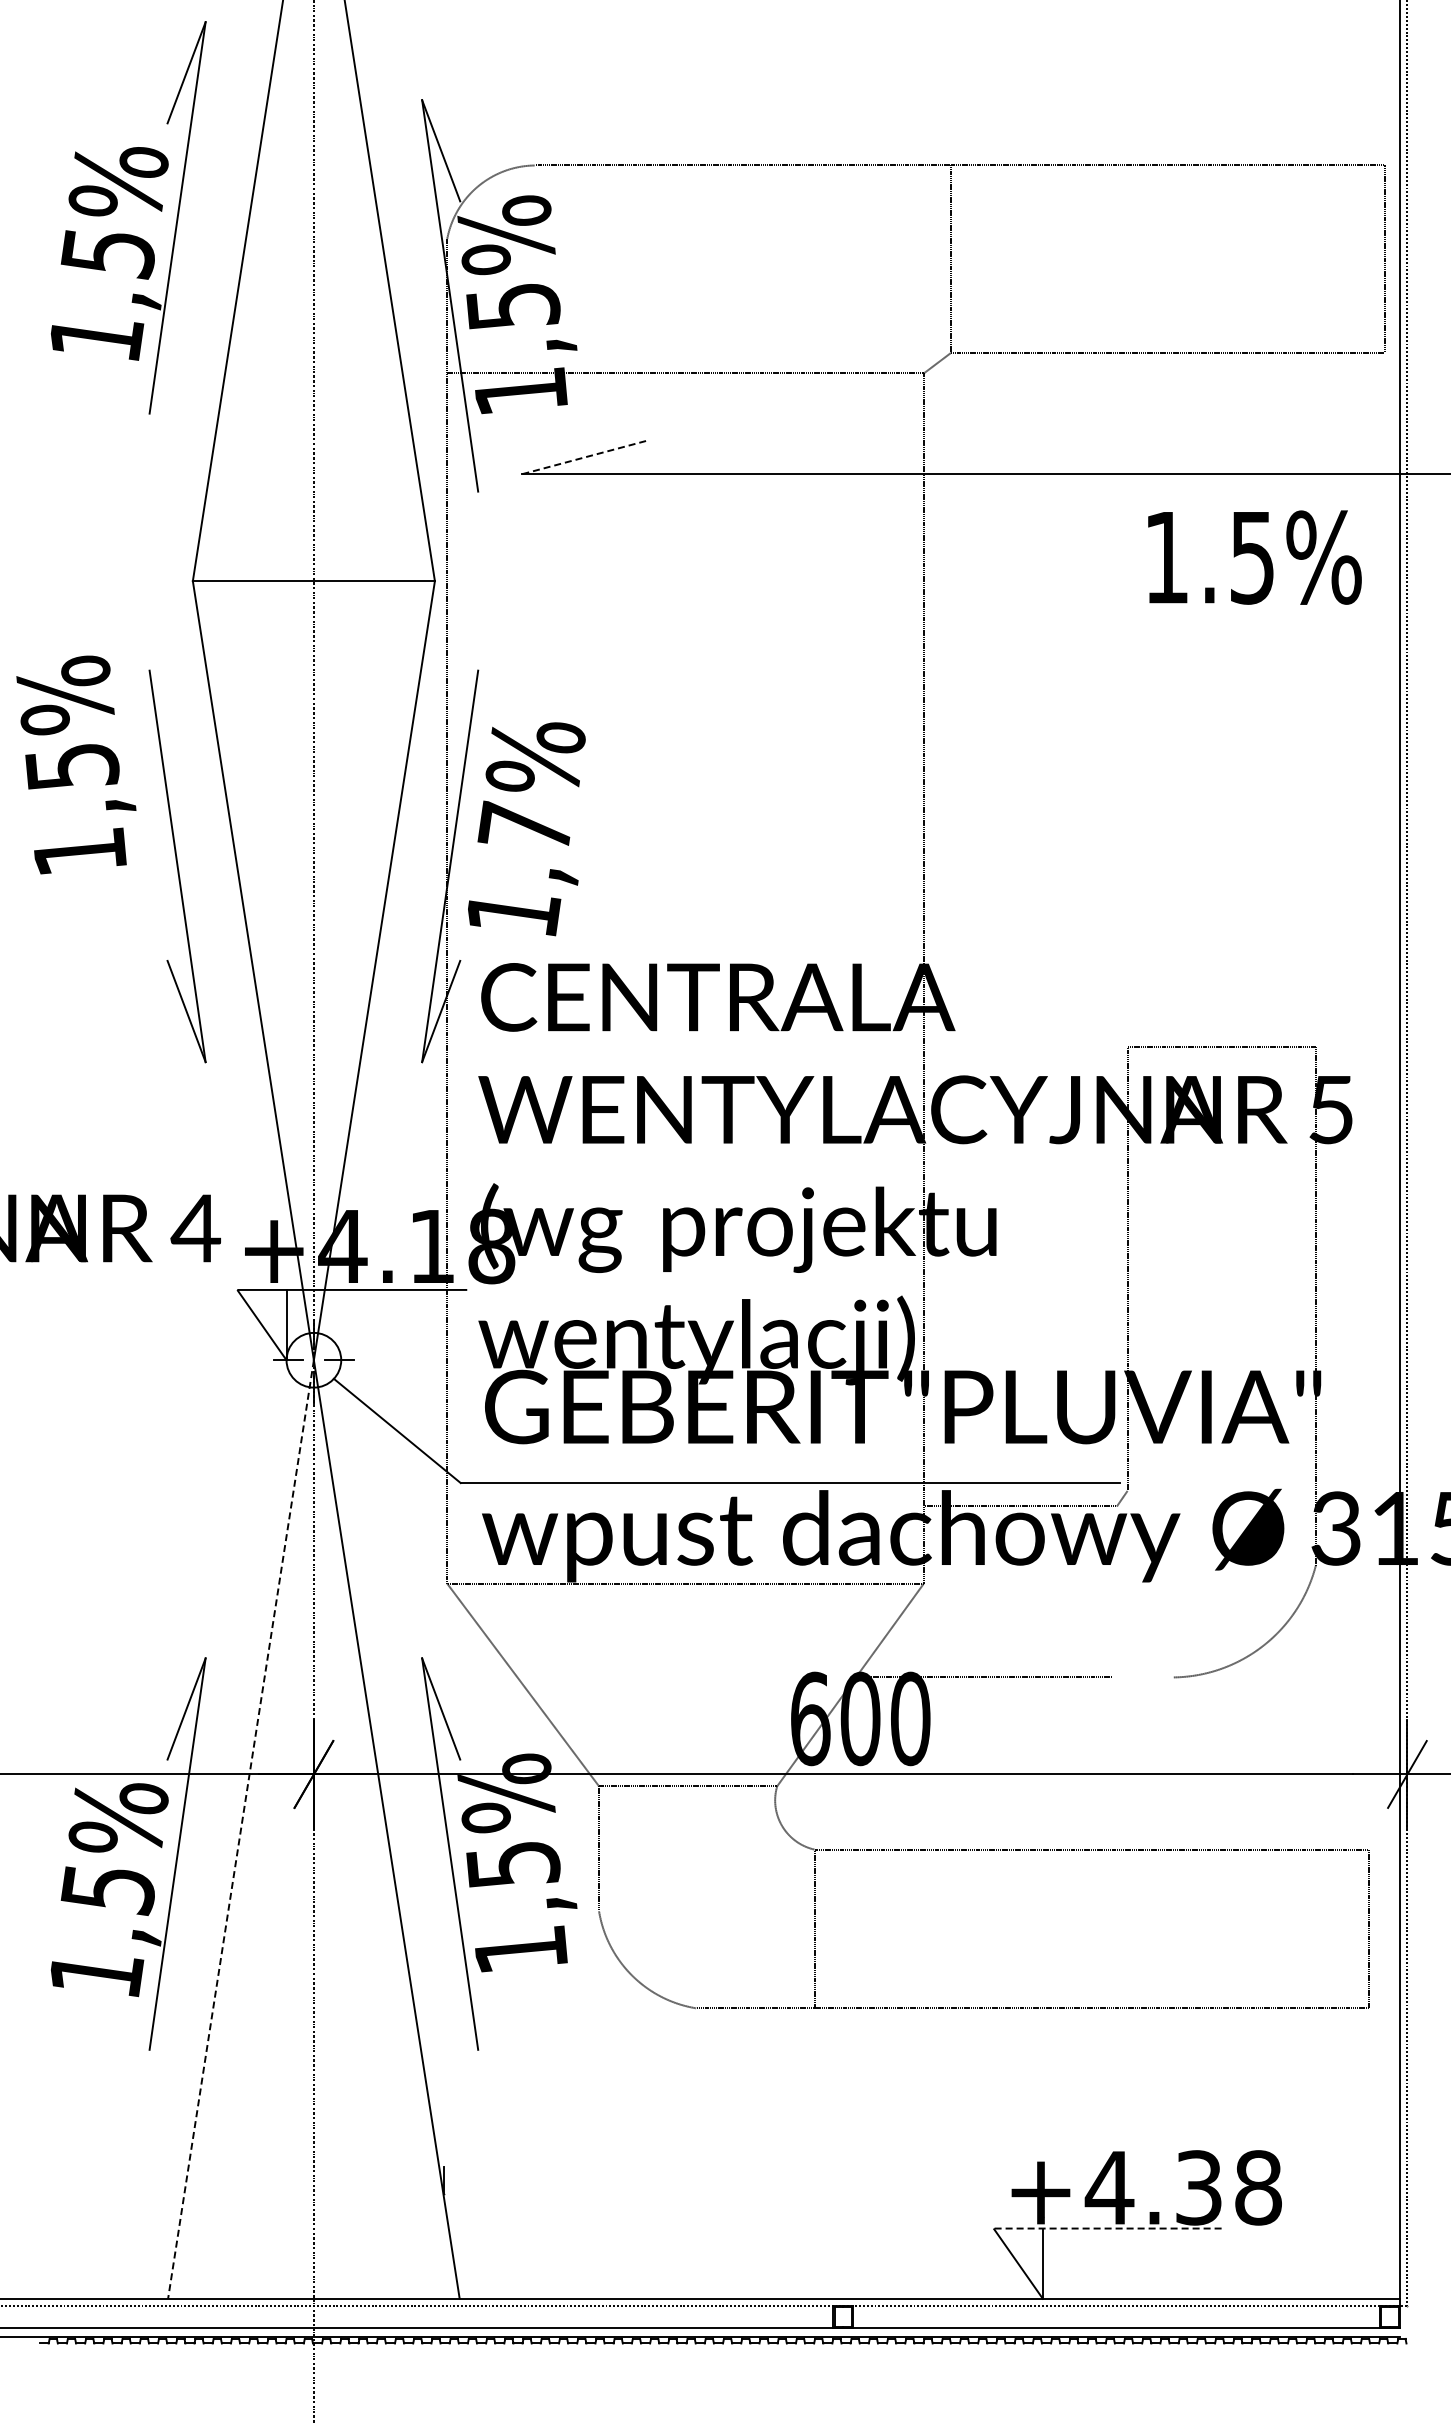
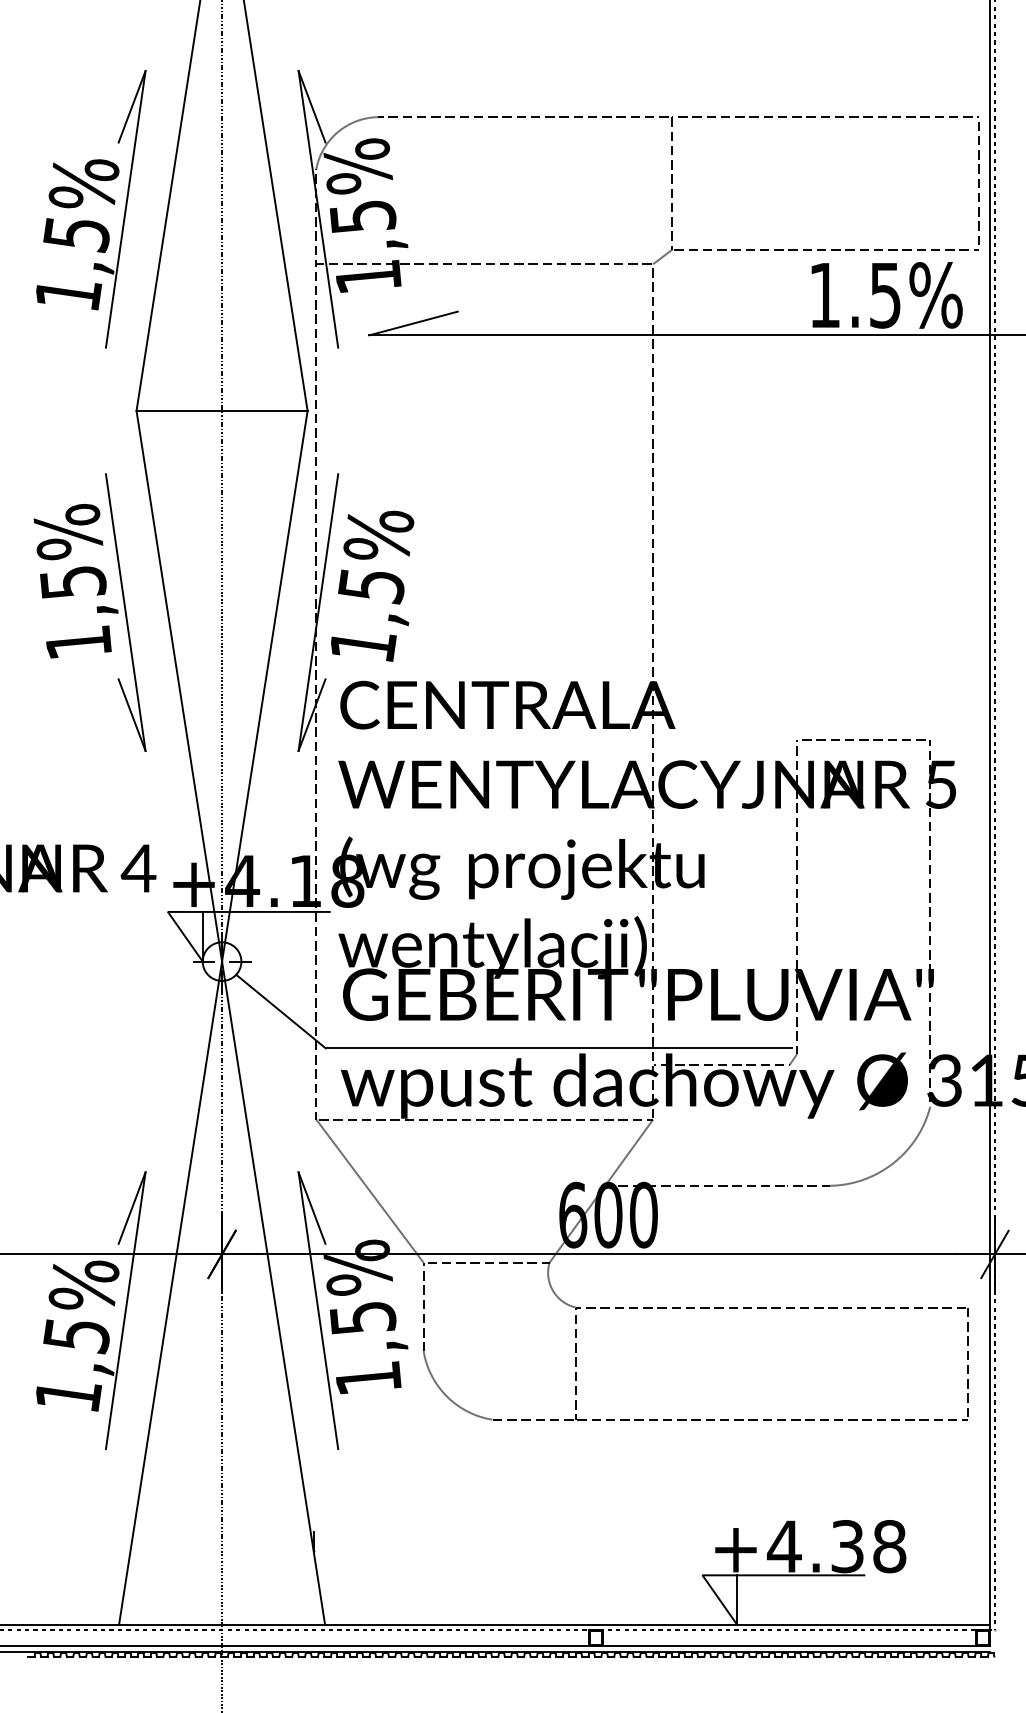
part: (115, 210) -> (81, 204), moved
line: (584, 457) -> (413, 323), dashed -> solid
text: (1254, 557) -> (886, 295), moved
text: (76, 764) -> (76, 580), moved
text: (524, 827) -> (370, 585), 1,7%%% -> 1,5%%%
line: (1142, 1677) -> (807, 1185), added
line: (241, 1829) -> (170, 1293), dashed -> solid
line: (1108, 2228) -> (783, 1575), dashed -> solid

